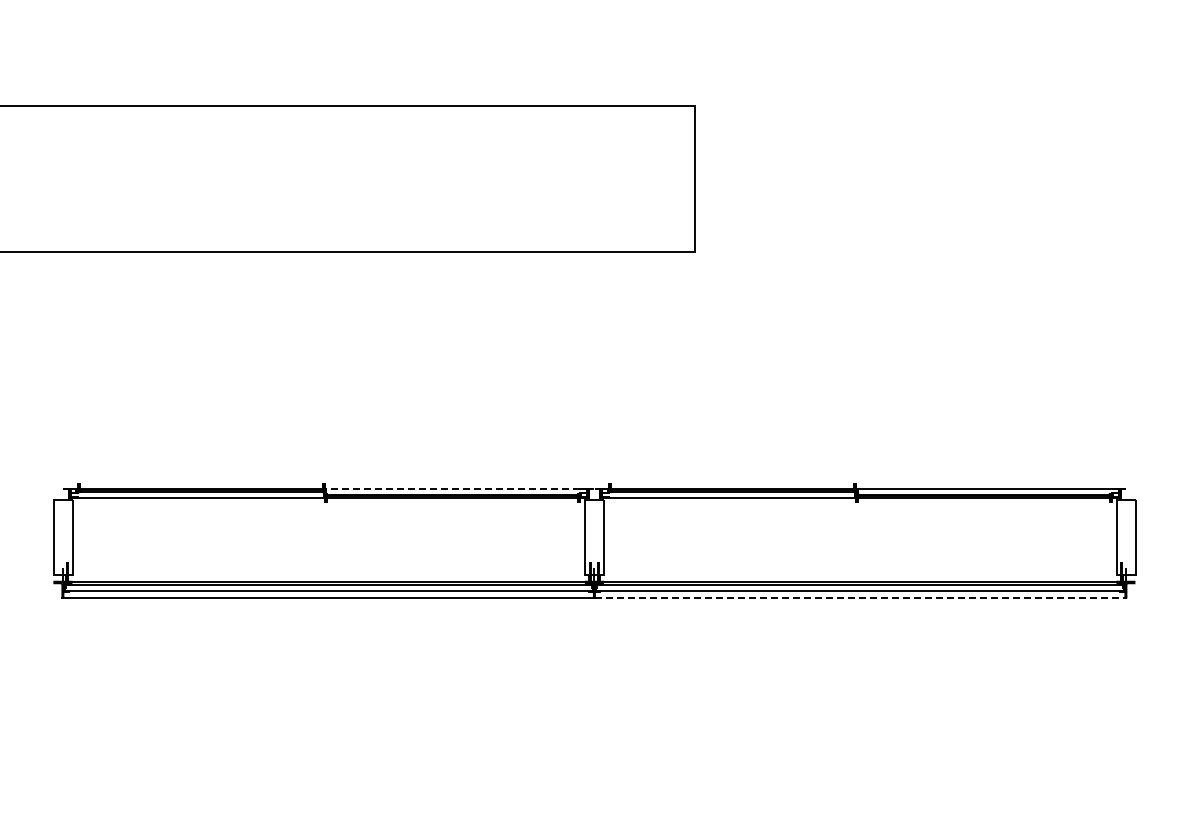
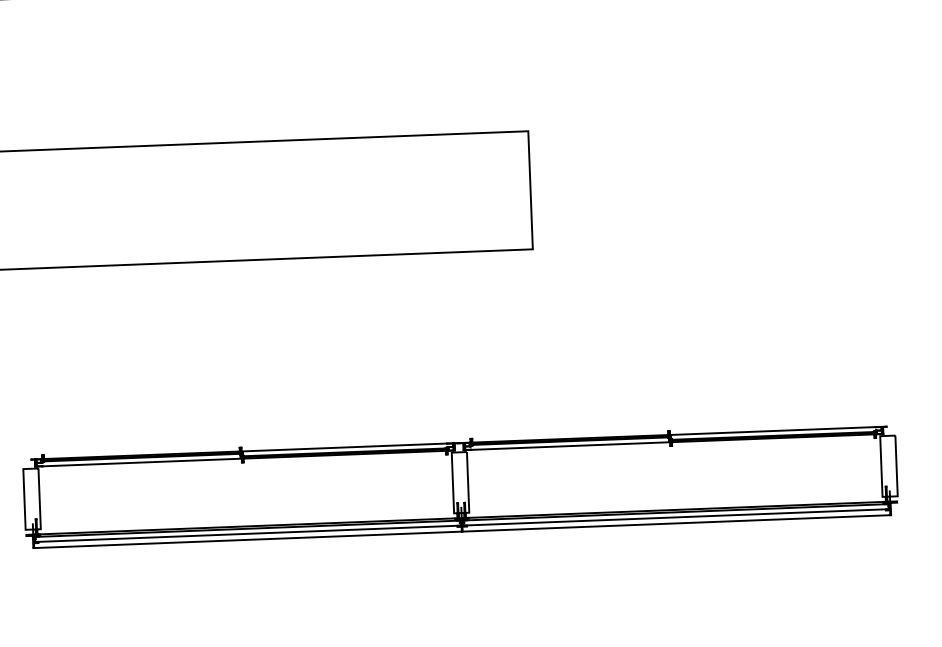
line: (452, 488) -> (344, 447), dashed -> solid
line: (860, 598) -> (676, 523), dashed -> solid

